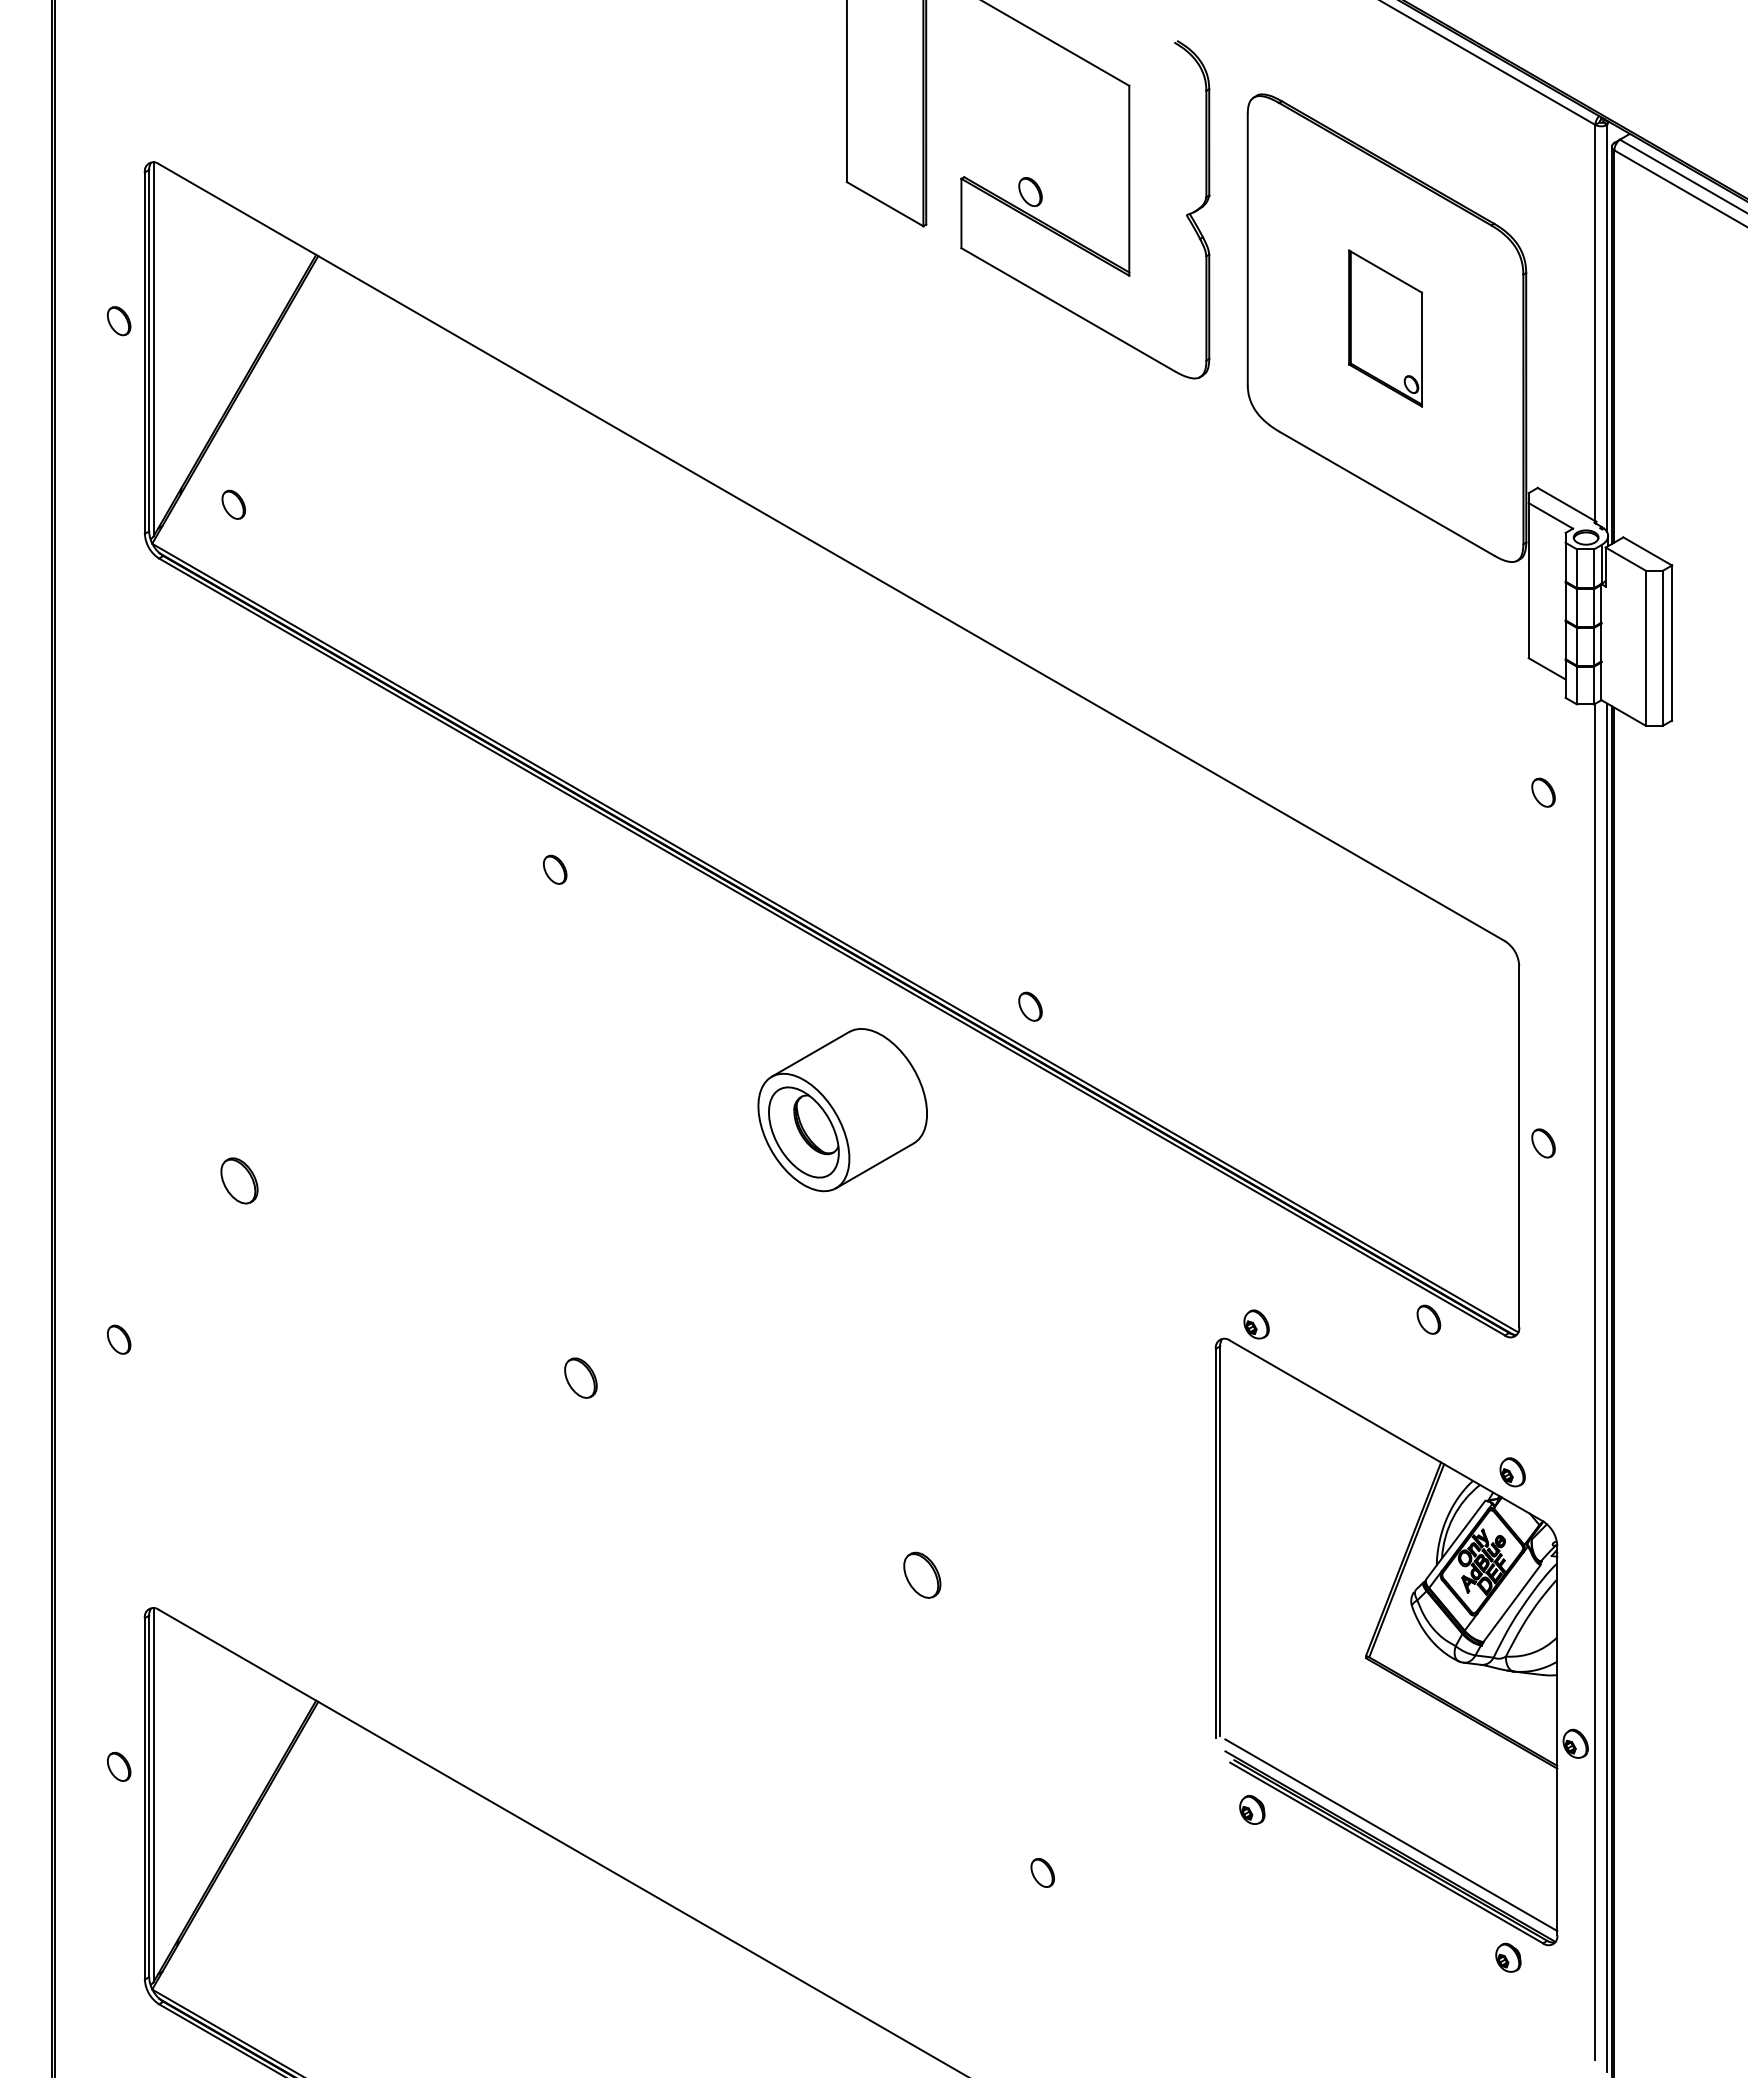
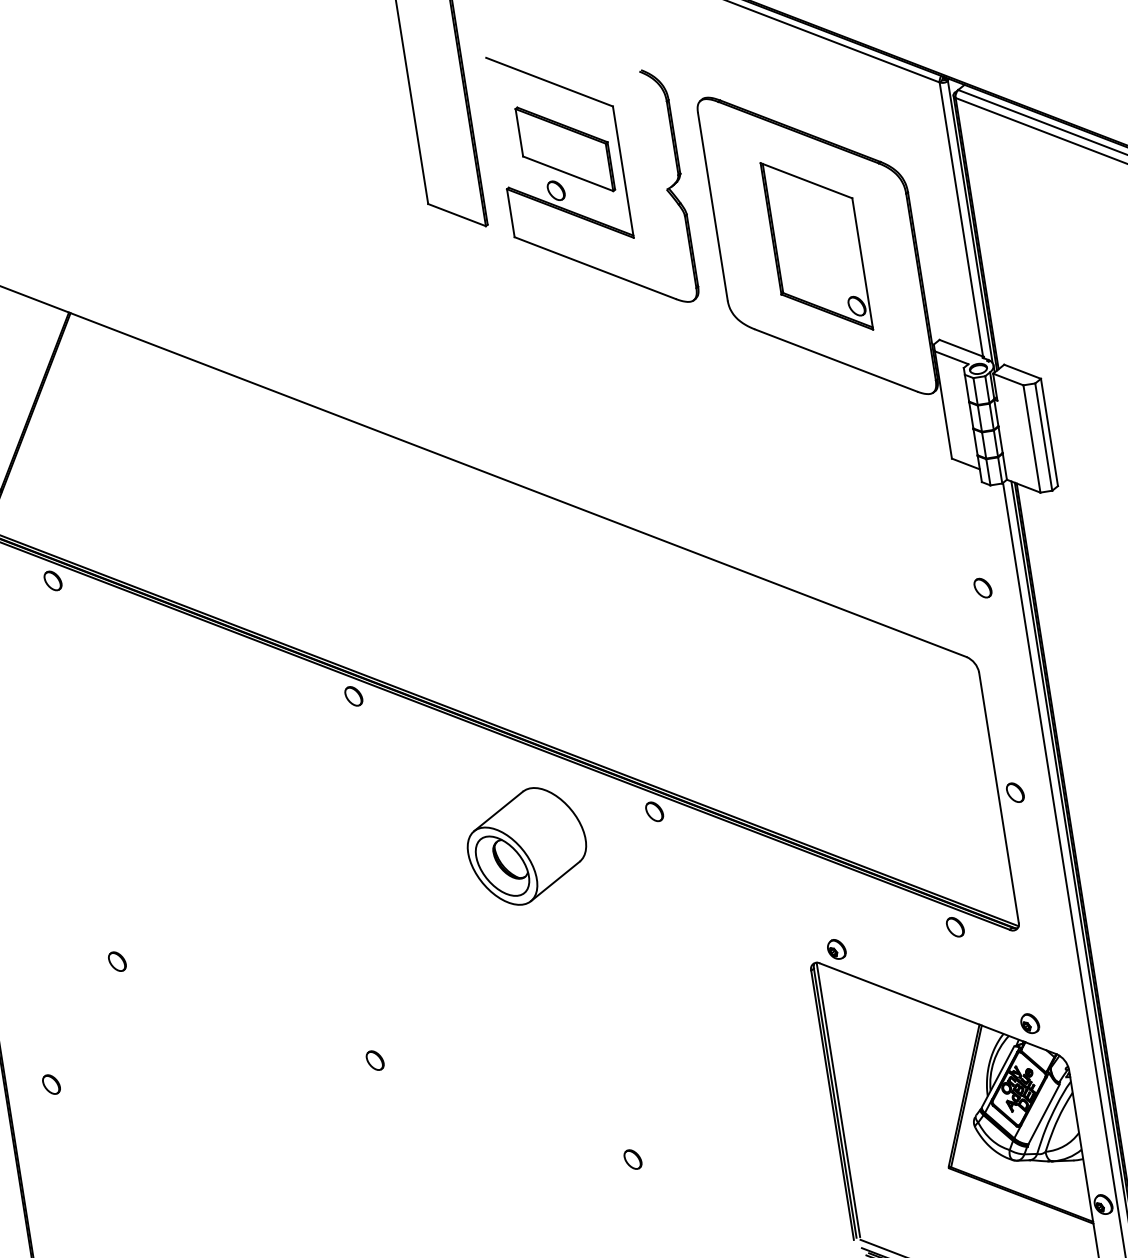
part: (1052, 135) -> (565, 149), added
part: (1385, 328) -> (816, 246), size x1.67
part: (233, 504) -> (52, 580), moved
part: (1543, 792) -> (982, 588), moved
part: (555, 869) -> (354, 696), moved
part: (1030, 1006) -> (654, 811), moved
part: (239, 1181) -> (117, 961), size x0.62
part: (580, 1378) -> (374, 1060), size x0.71
line: (1225, 1536) -> (838, 1099), added
part: (922, 1575) -> (633, 1159), size x0.62

